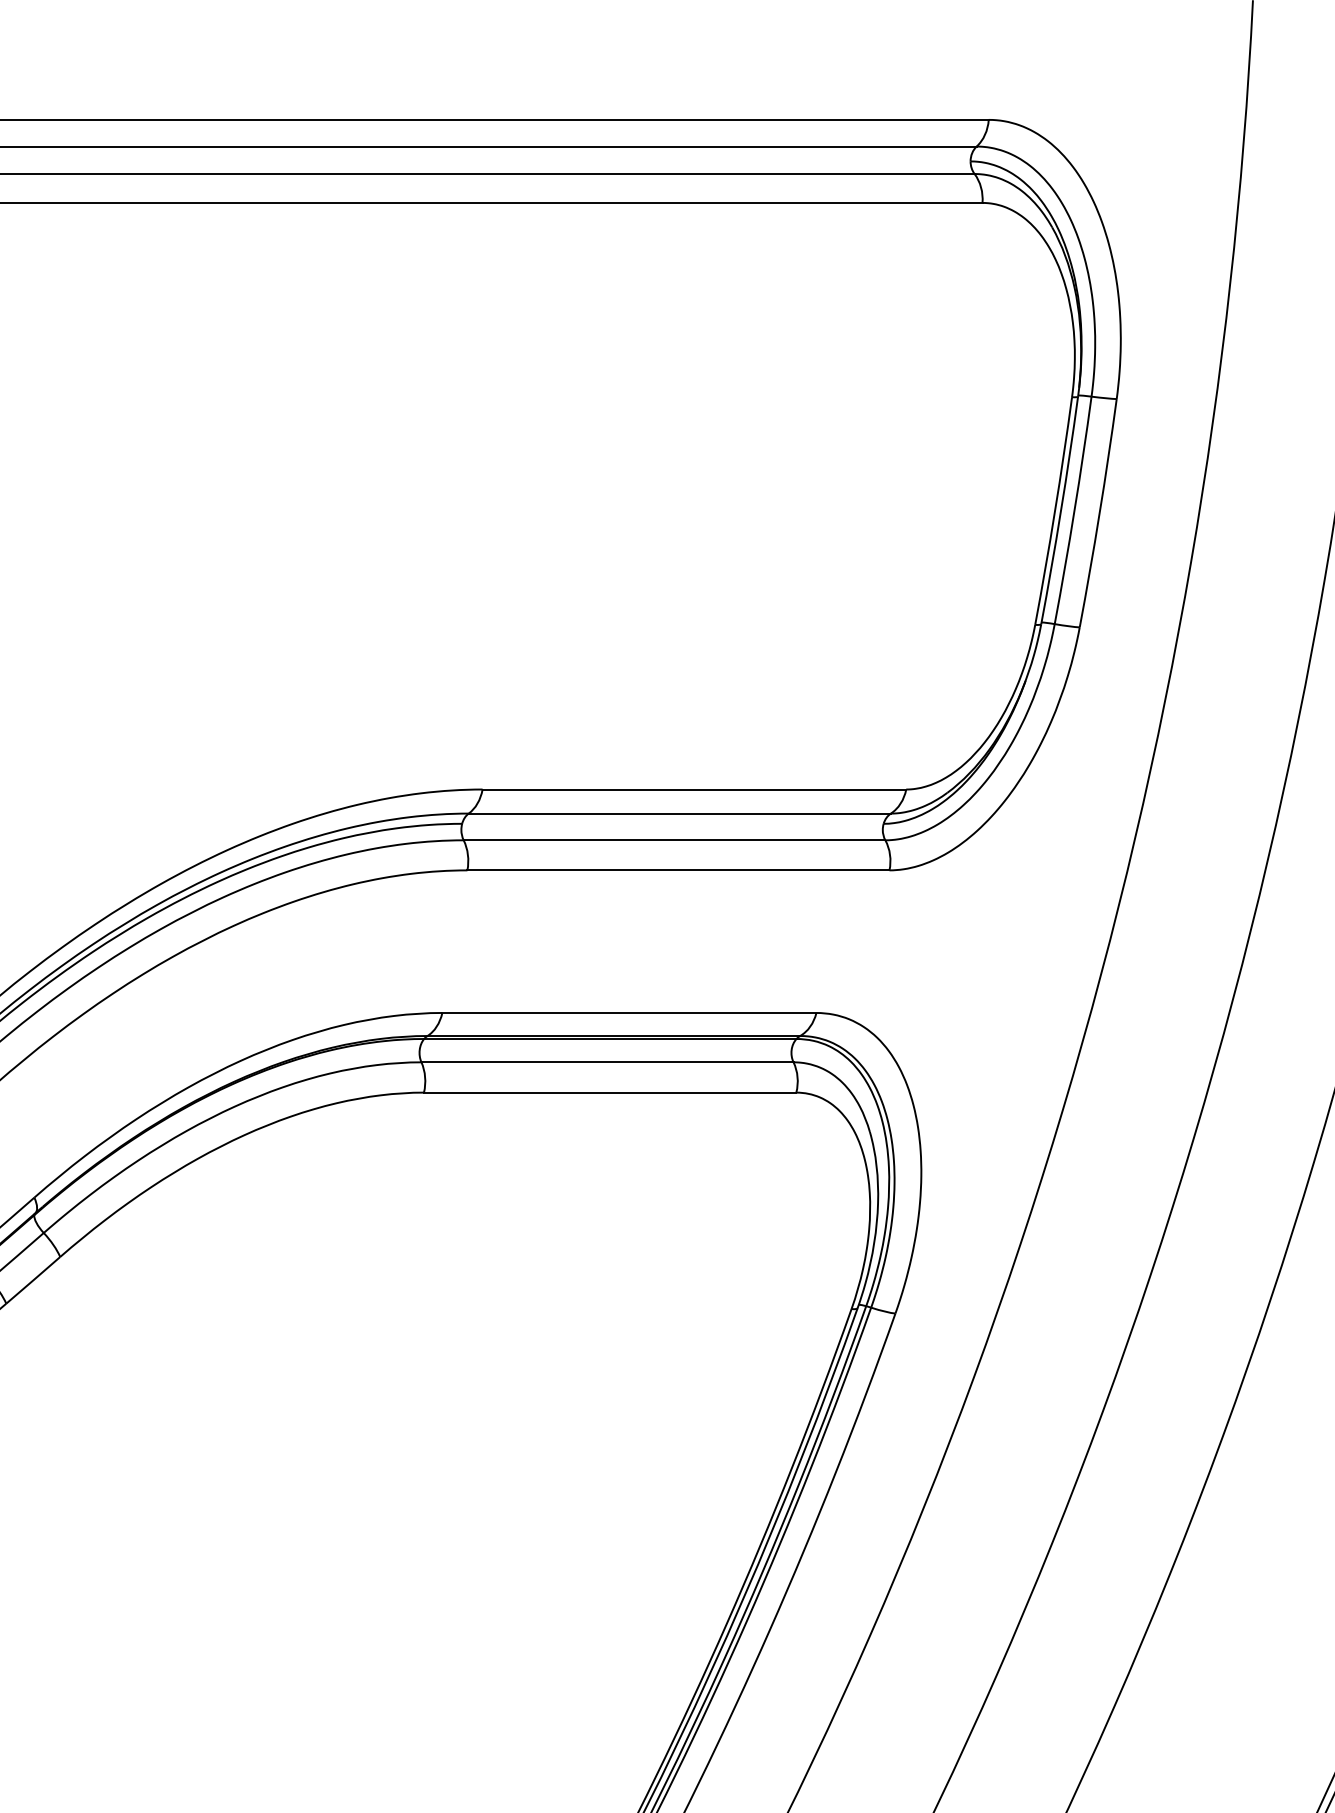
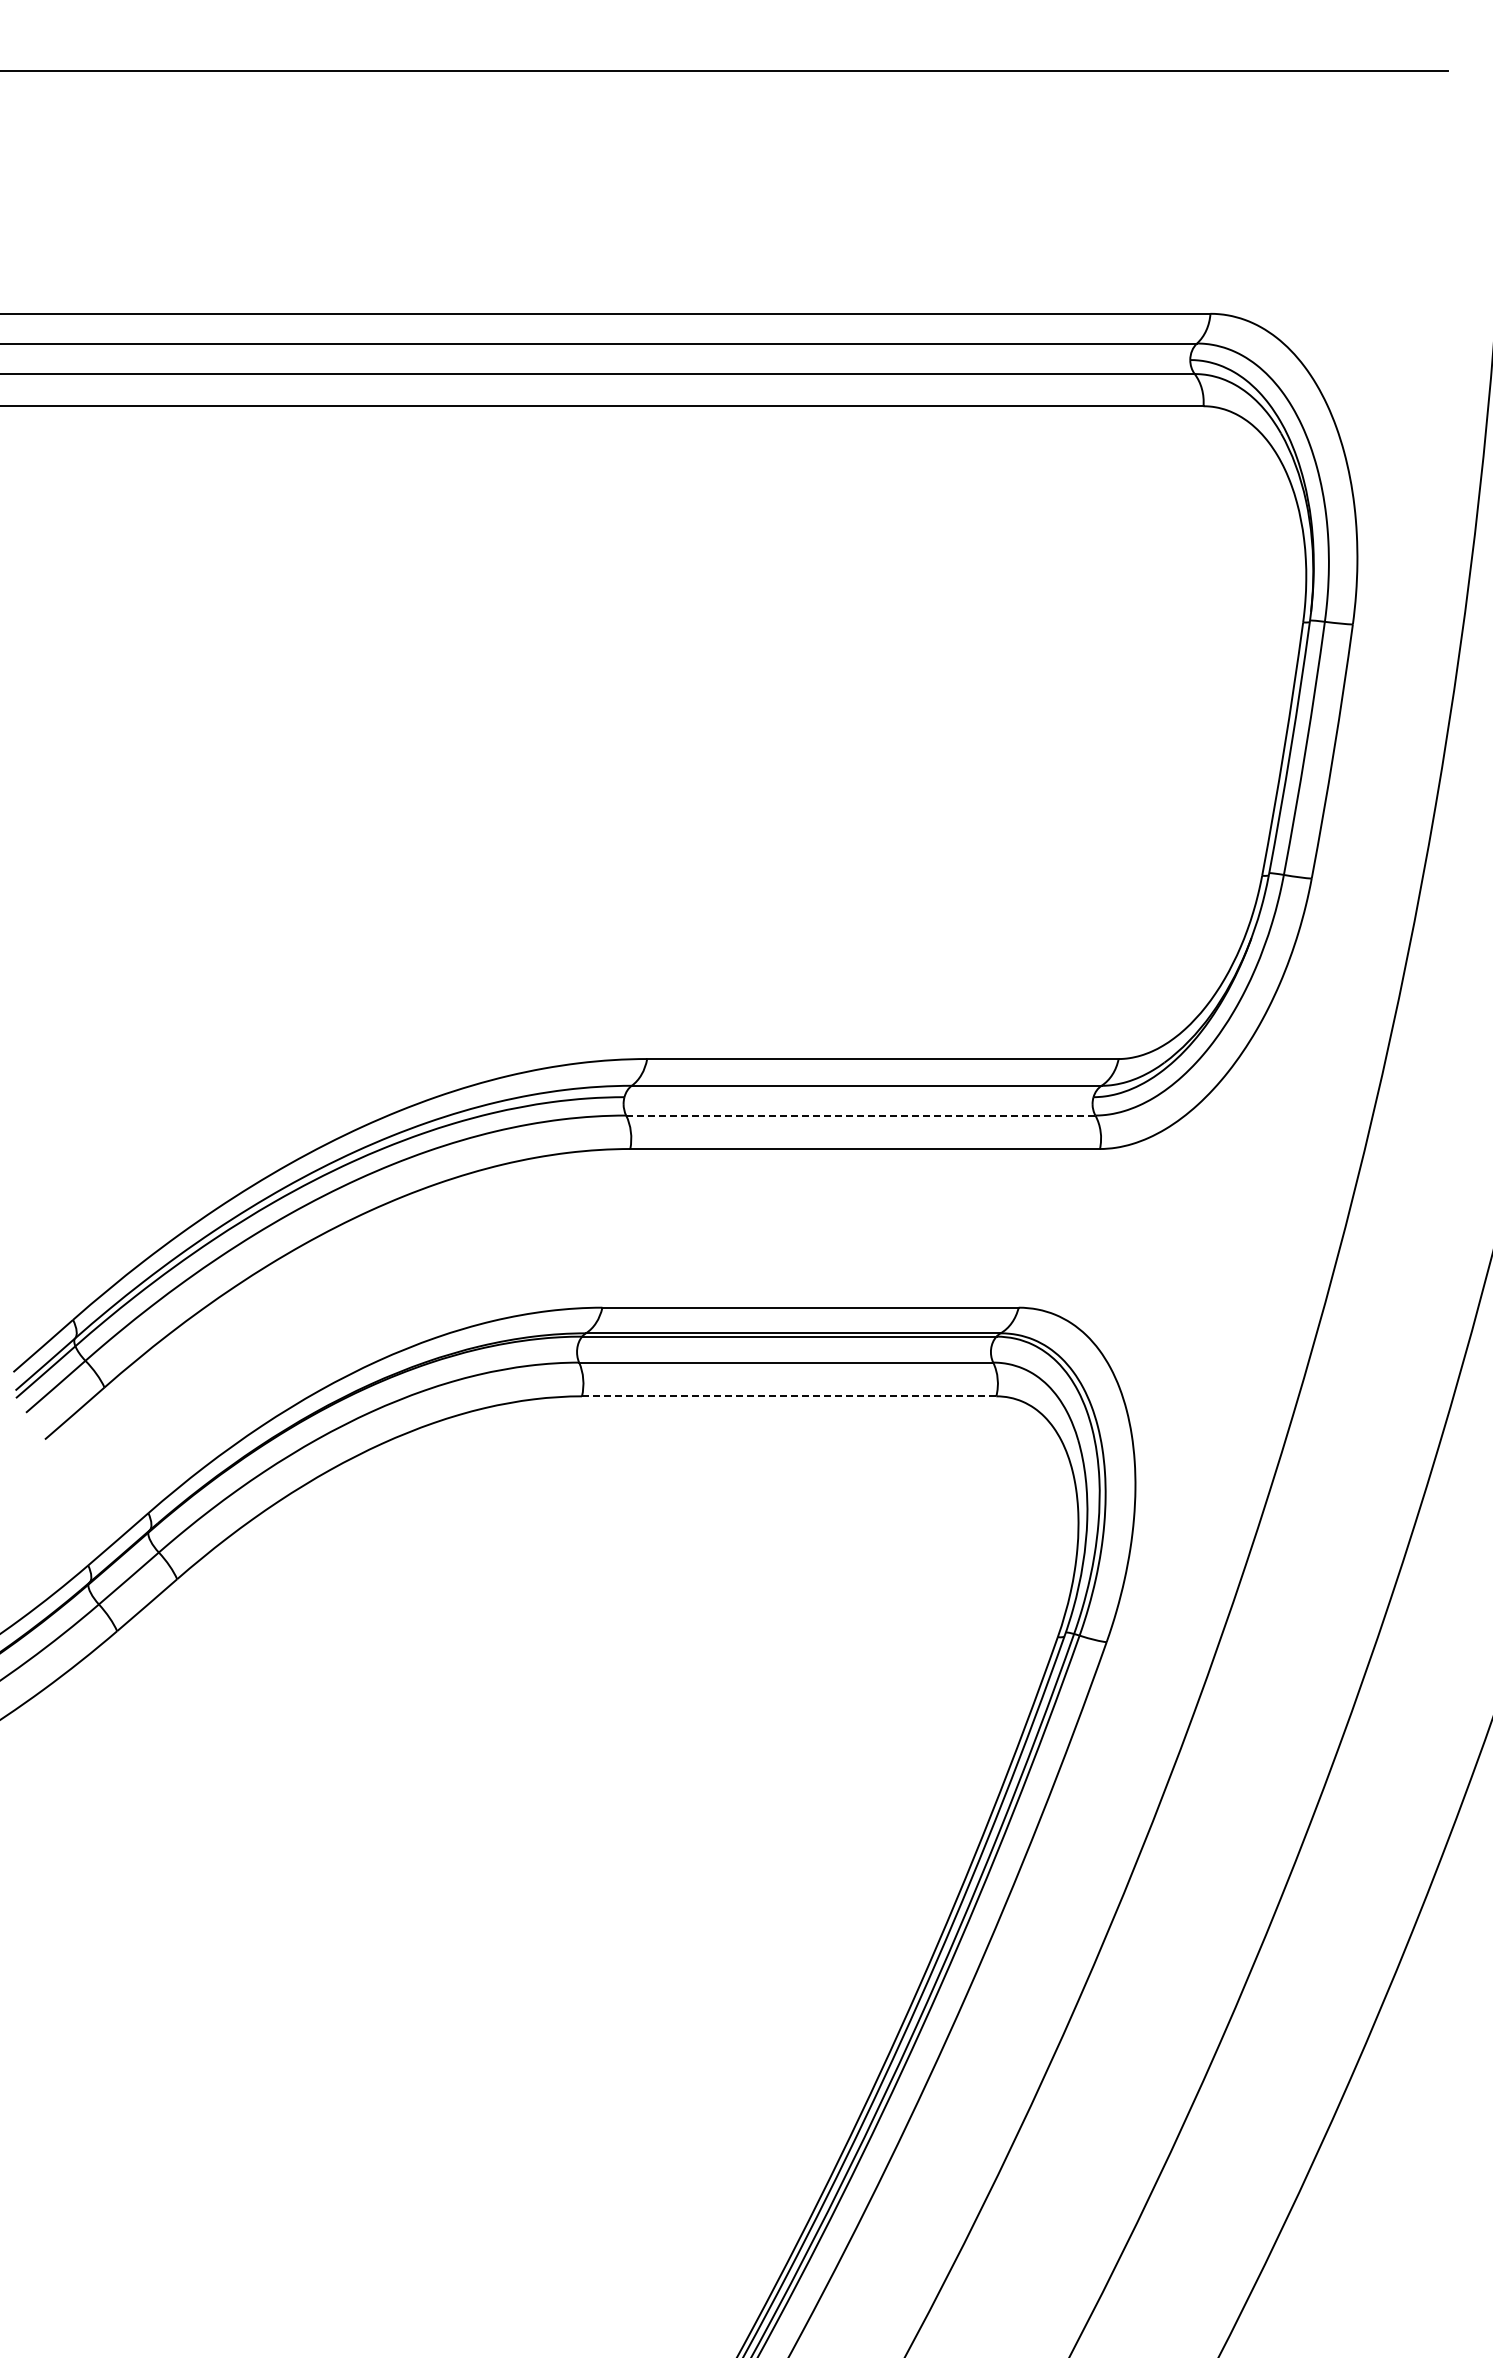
line: (674, 840) -> (860, 1115), solid -> dashed
line: (610, 1092) -> (789, 1396), solid -> dashed

